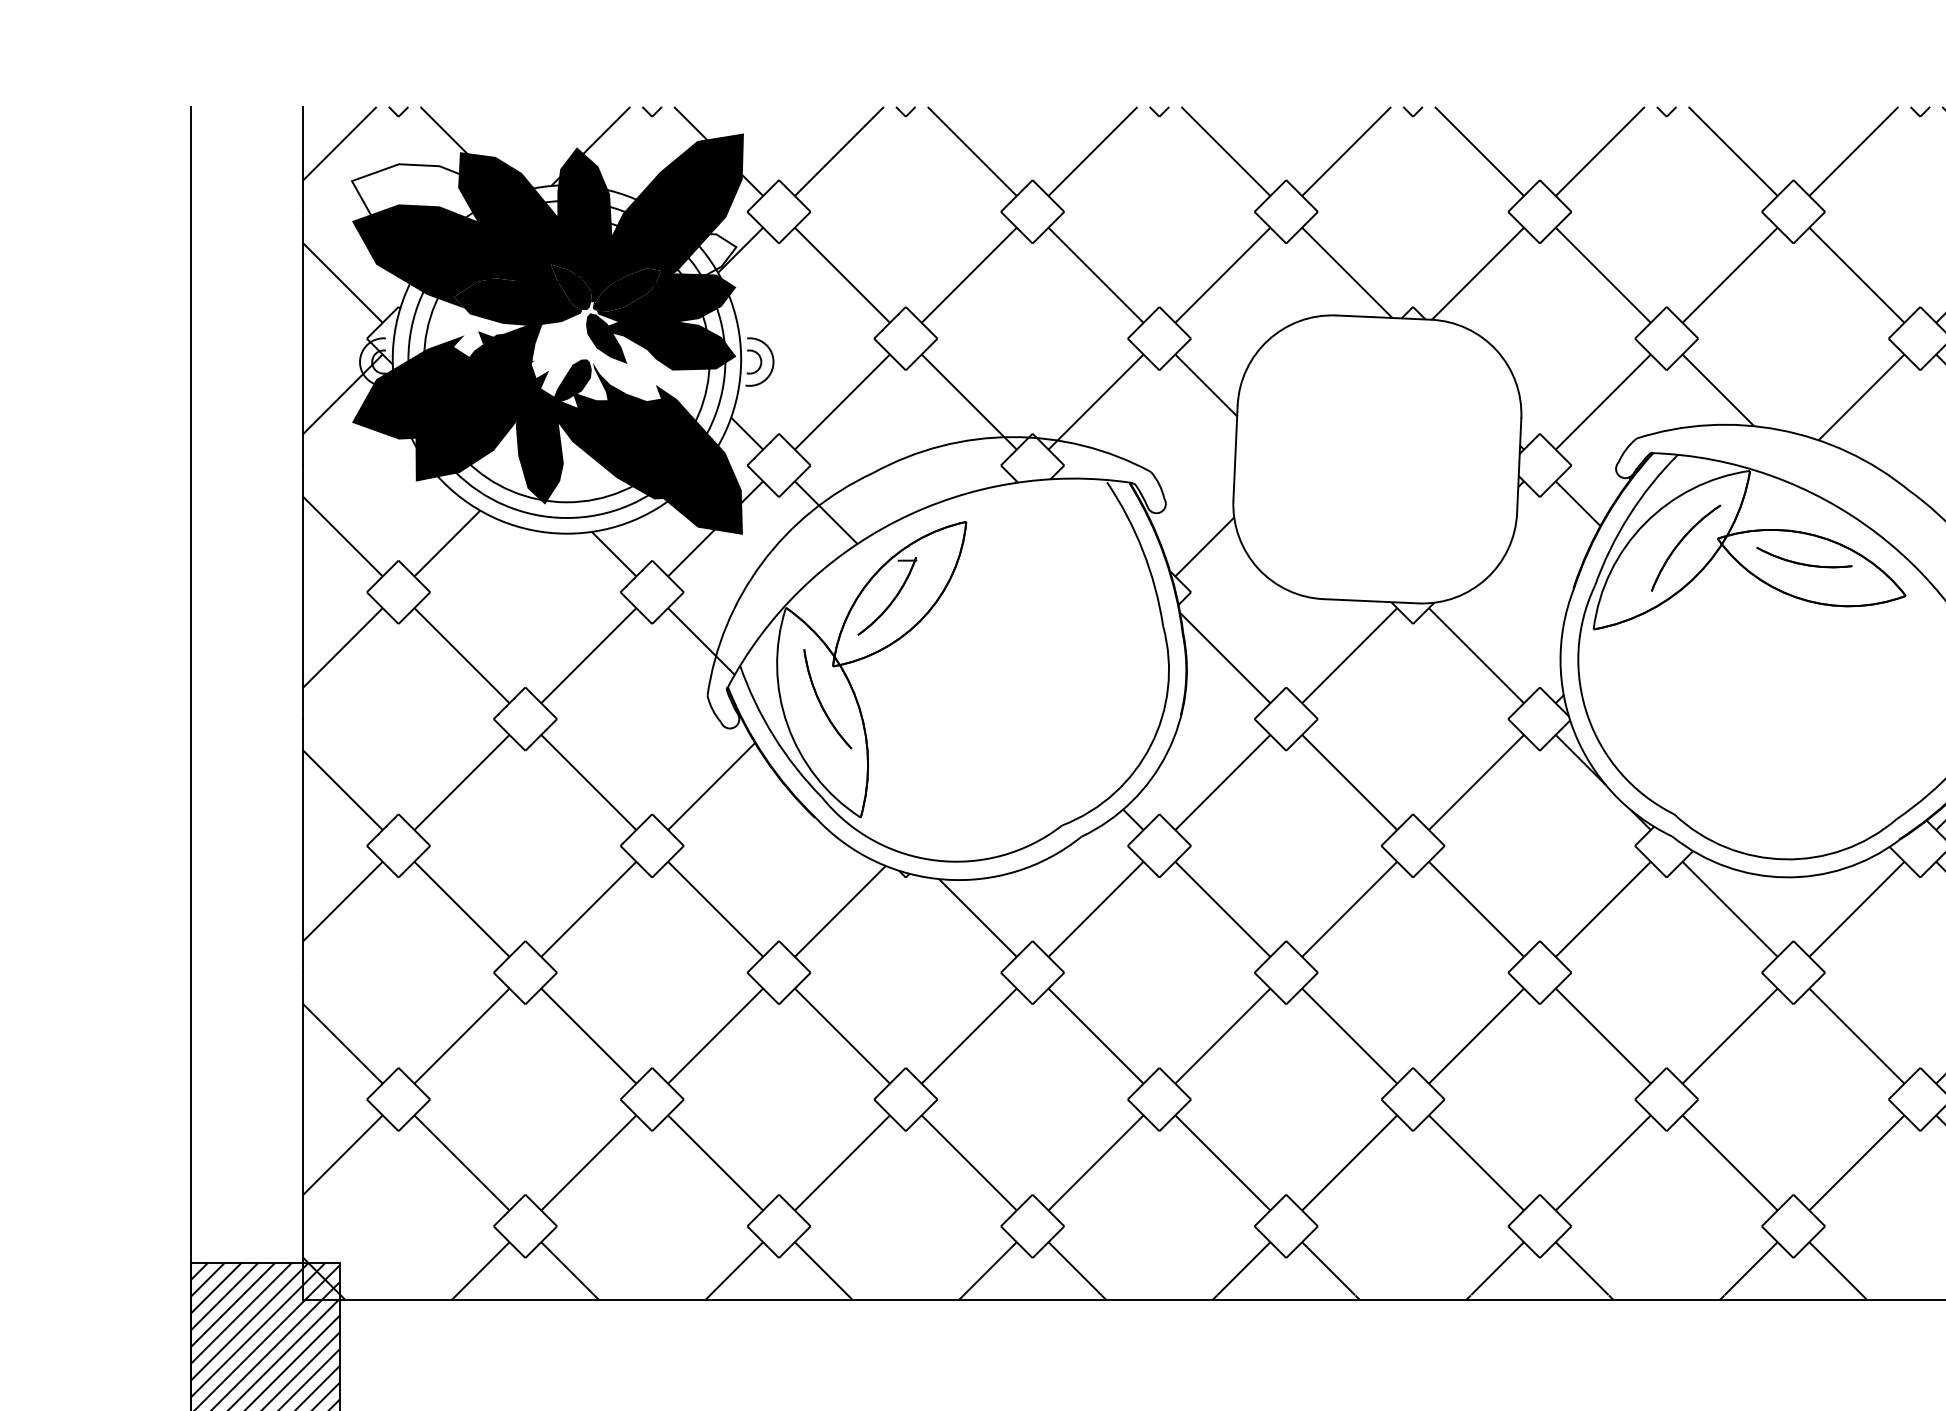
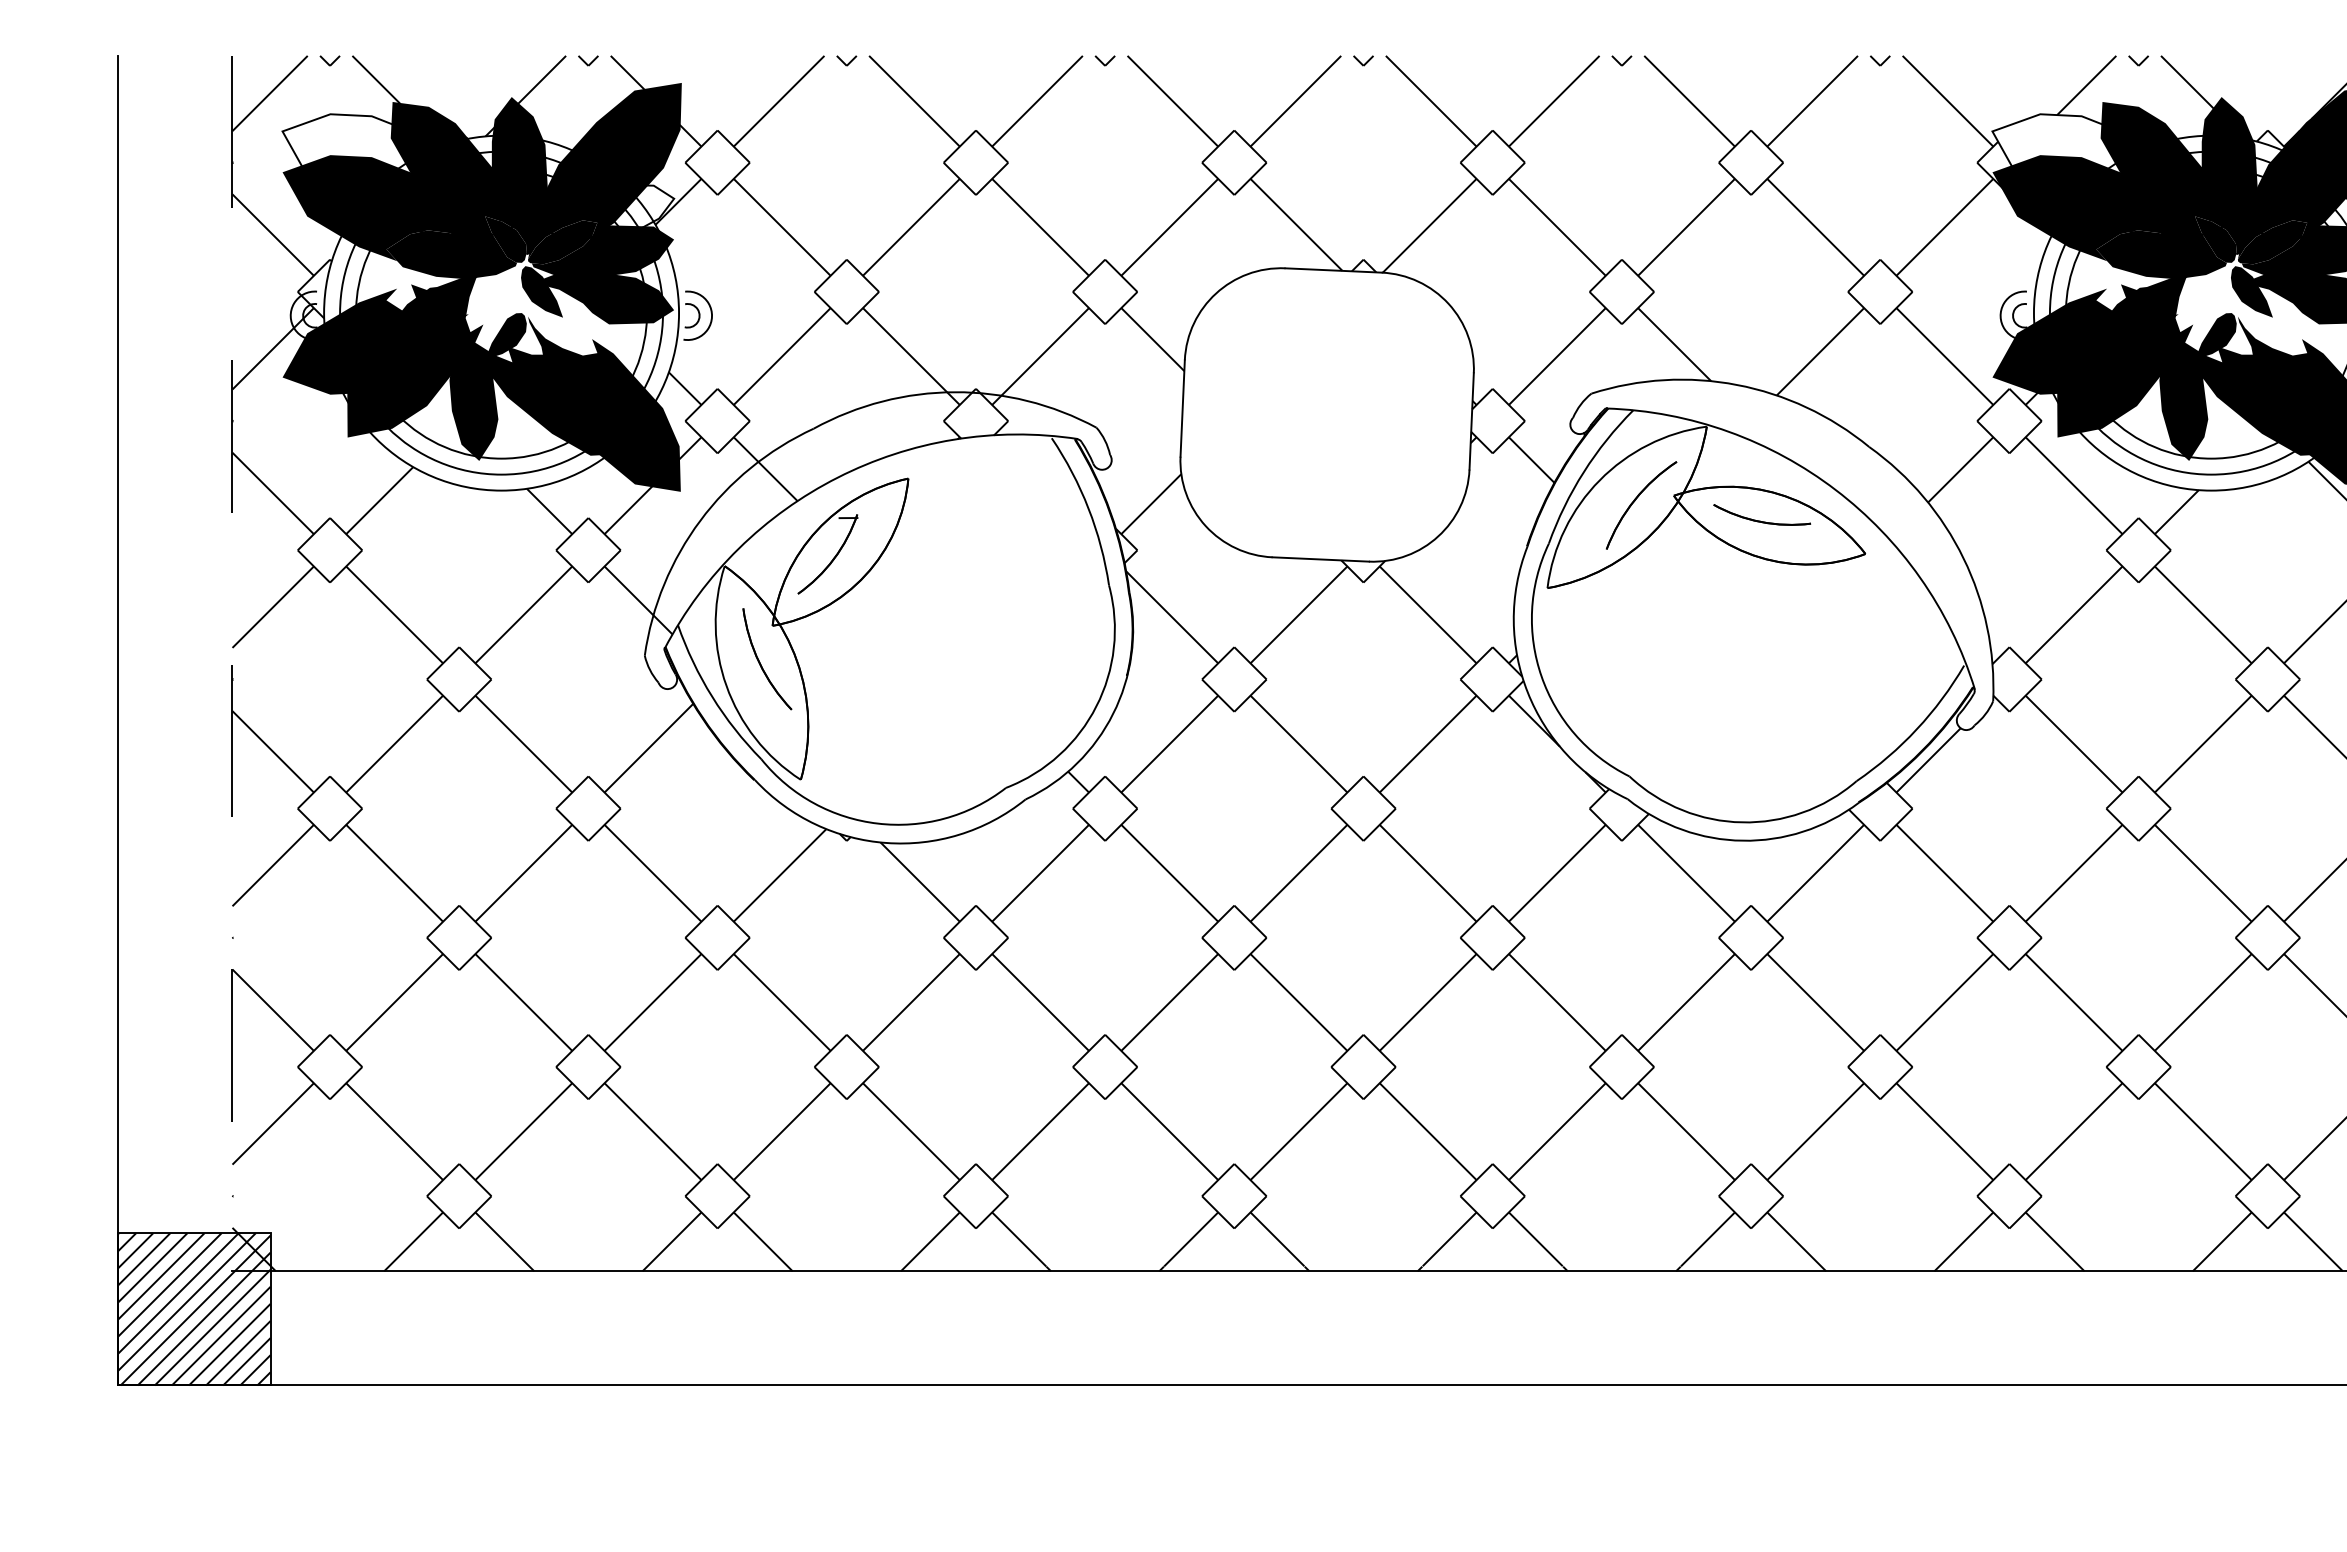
line: (302, 703) -> (232, 663), solid -> dashed

